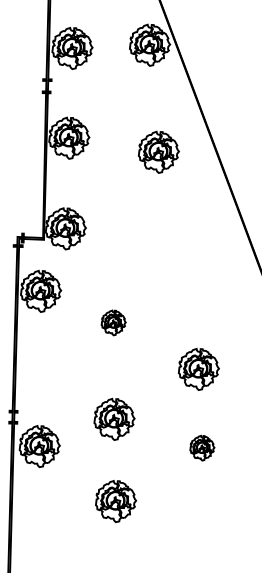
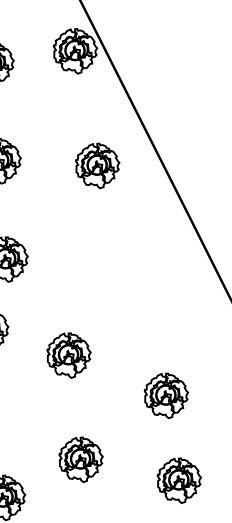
part: (113, 322) -> (68, 355), size x1.67
part: (202, 447) -> (179, 479), size x1.67

